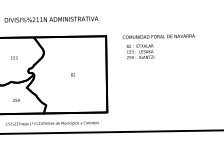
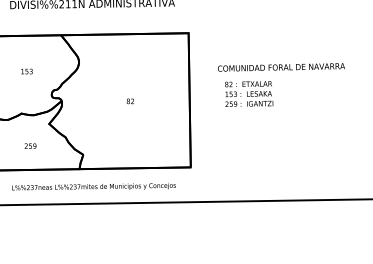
text: (158, 46) -> (280, 84), moved

